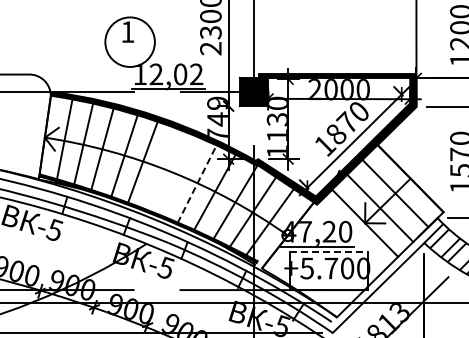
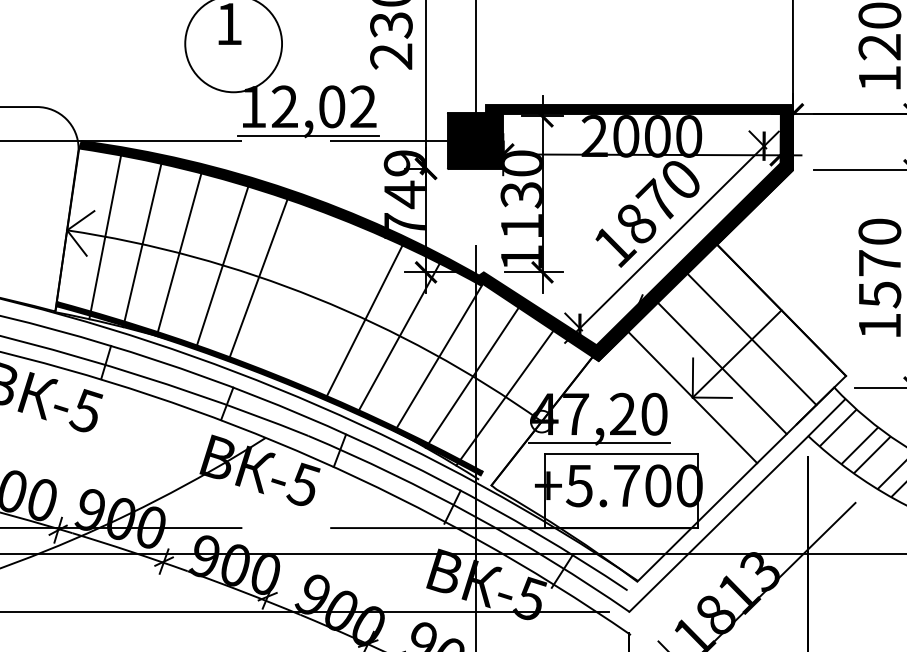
line: (197, 183) -> (365, 319), dashed -> solid
line: (329, 252) -> (623, 454), dashed -> solid

